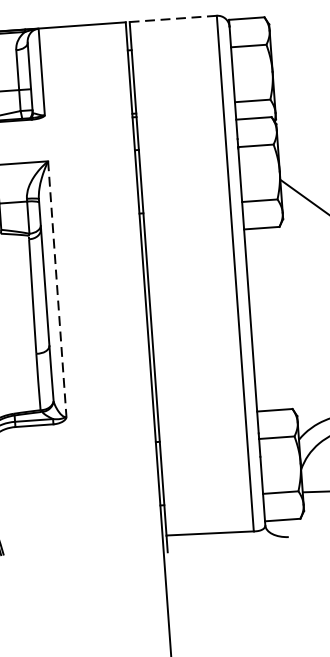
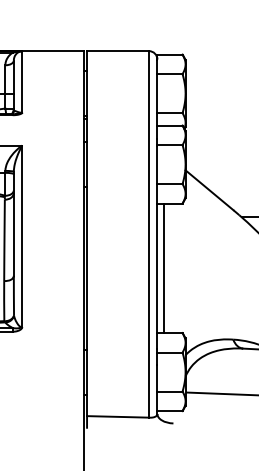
line: (173, 19) -> (118, 51), dashed -> solid
line: (57, 289) -> (22, 236), dashed -> solid
line: (259, 320) -> (163, 268), added

